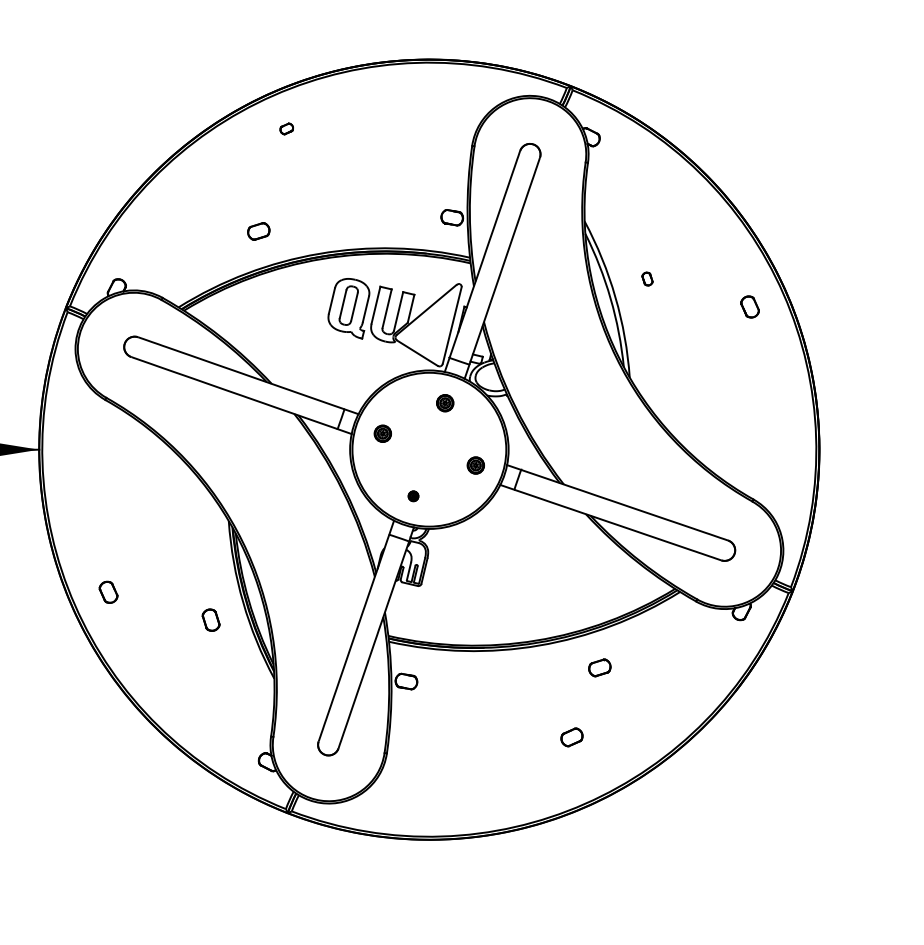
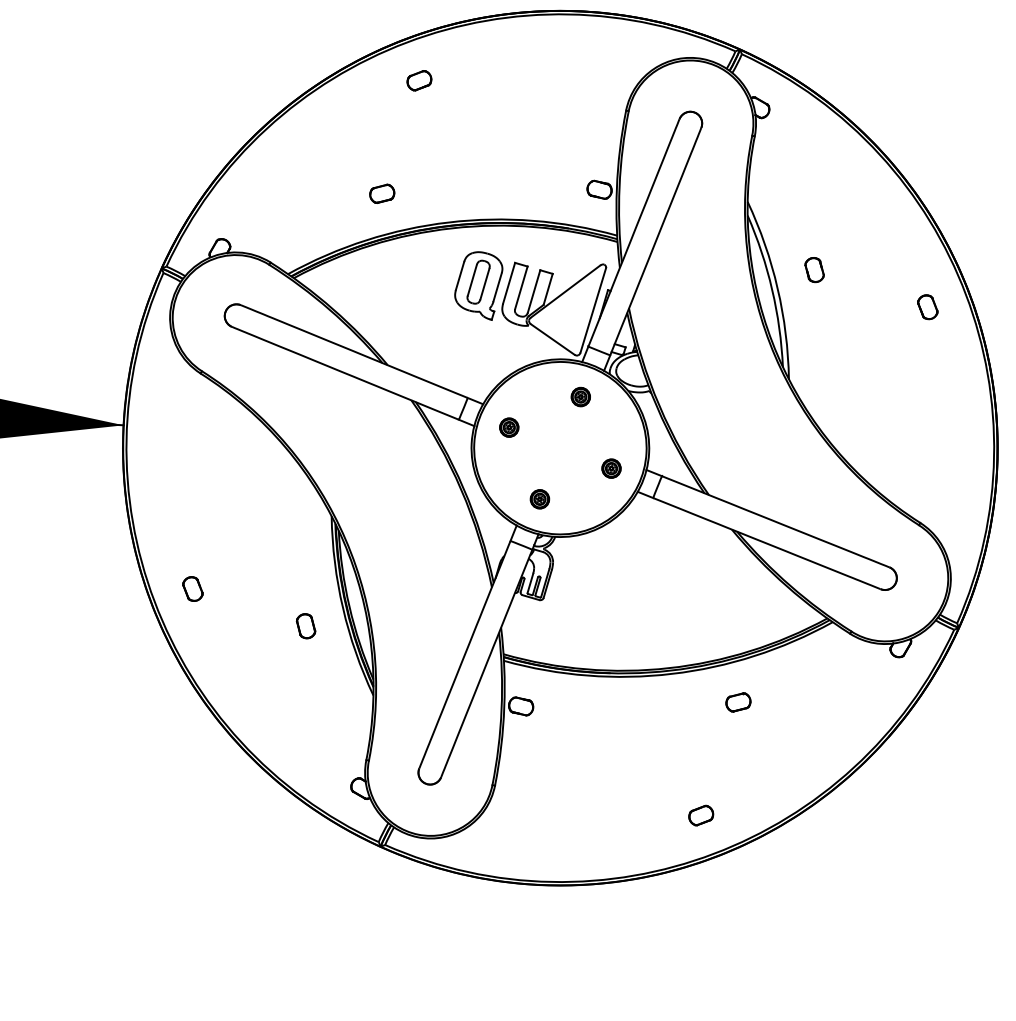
part: (286, 128) -> (419, 80), size x1.67
part: (647, 278) -> (814, 269), size x1.67
part: (413, 496) -> (539, 499), size x1.67
part: (571, 737) -> (700, 815), moved

